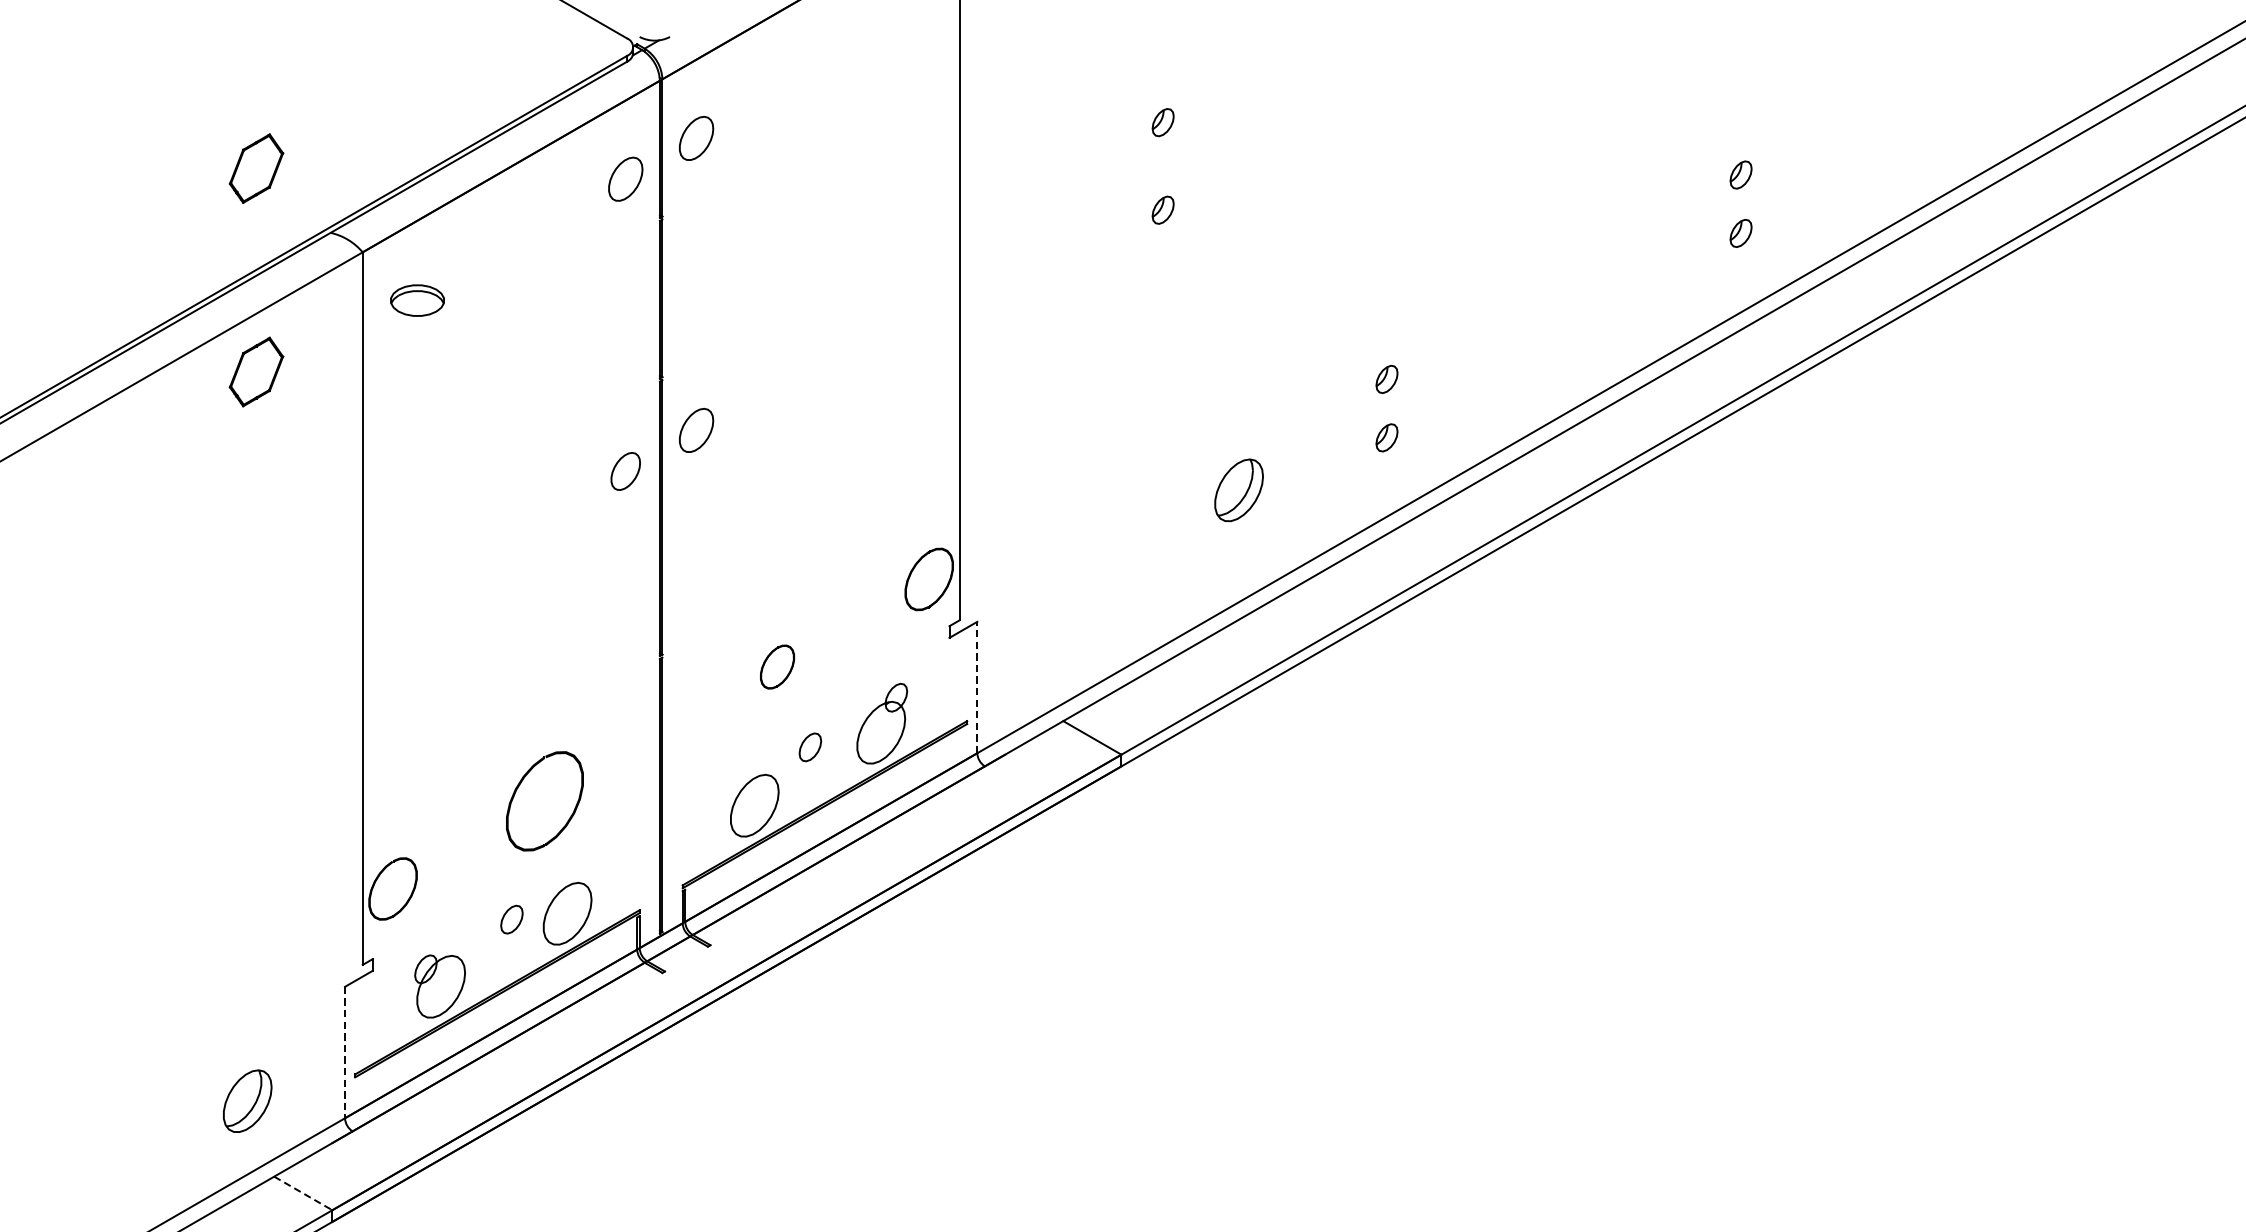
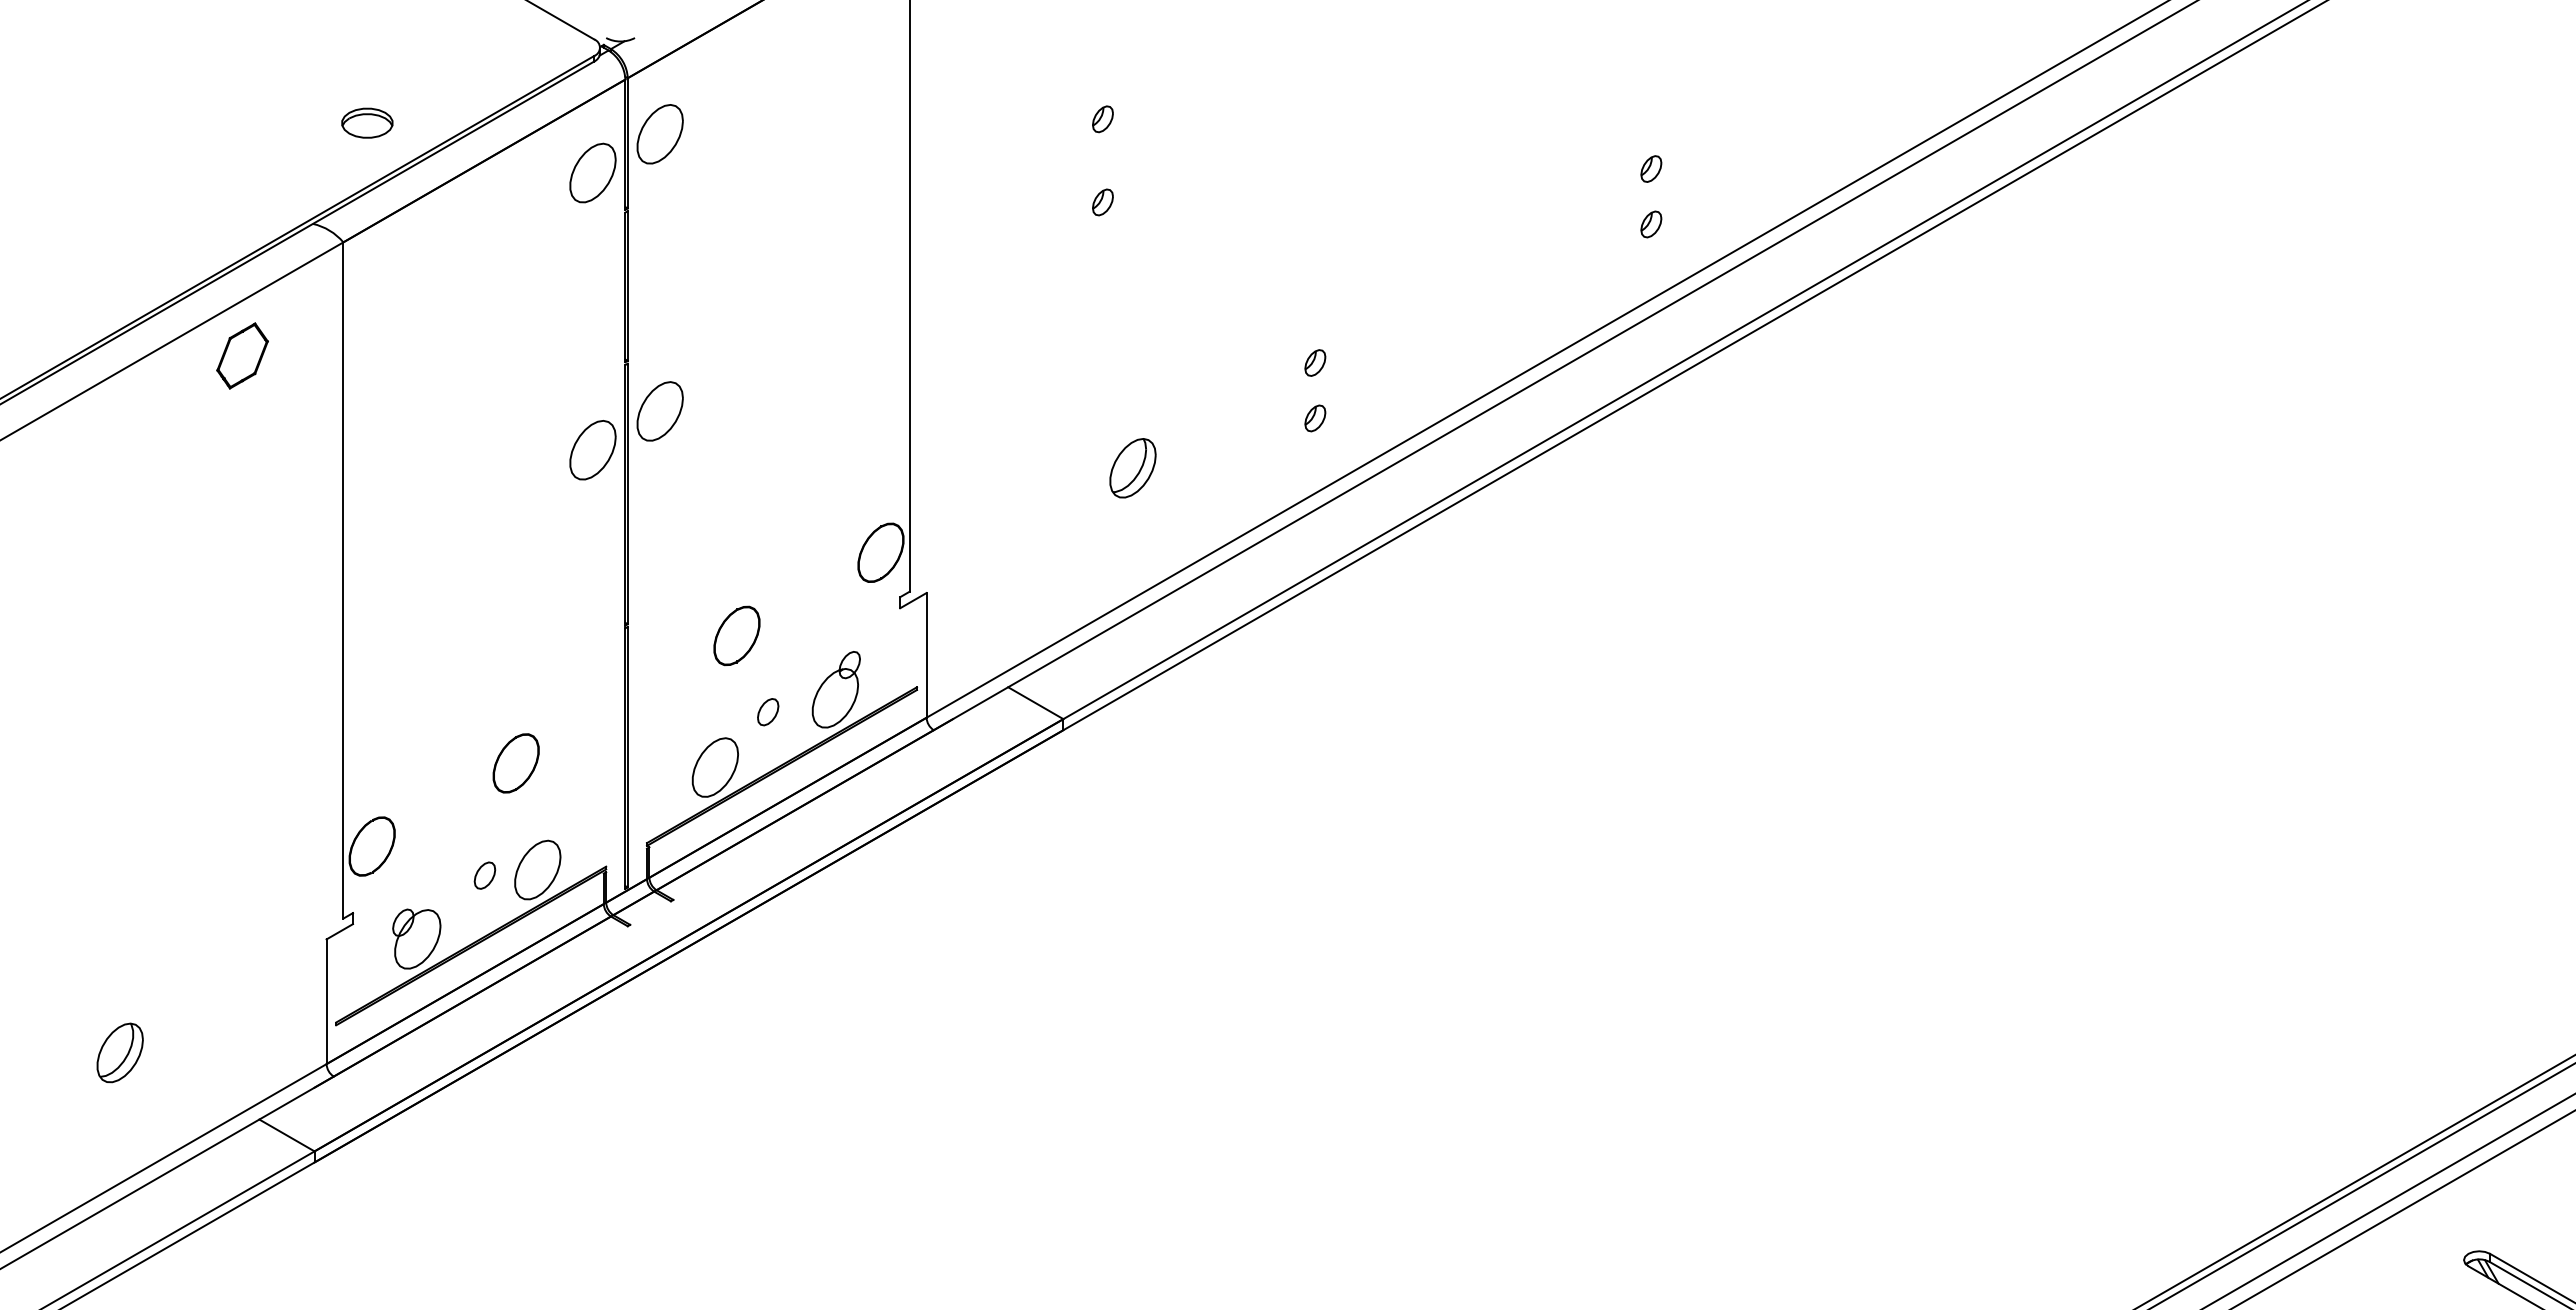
part: (695, 138) -> (659, 134), size x1.43
part: (256, 168) -> (242, 162), removed
part: (625, 178) -> (592, 172), size x1.43
part: (417, 299) -> (367, 122), moved
part: (695, 430) -> (659, 411), size x1.43
part: (625, 471) -> (592, 450), size x1.67
part: (1238, 490) -> (1132, 468), moved
part: (776, 666) -> (736, 635), size x1.43
line: (977, 686) -> (926, 654), dashed -> solid
part: (544, 801) -> (515, 763), size x0.62
line: (344, 1053) -> (326, 1002), dashed -> solid
part: (246, 1100) -> (119, 1052), moved
line: (302, 1193) -> (286, 1135), dashed -> solid

